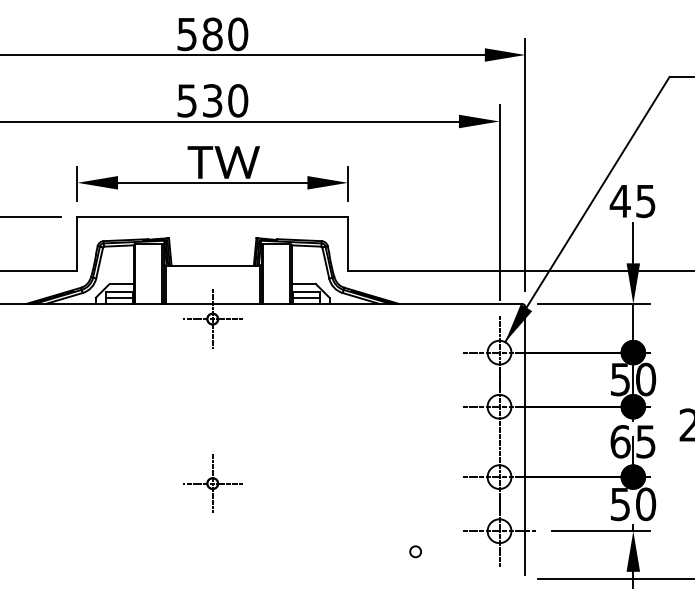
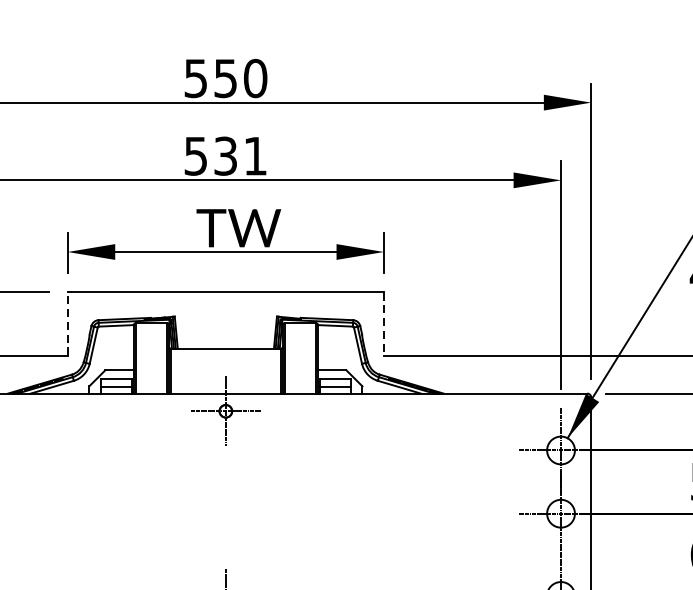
text: (212, 34) -> (225, 78), 580 -> 550
text: (238, 100) -> (255, 155), 530 -> 531
line: (77, 243) -> (67, 322), solid -> dashed
line: (348, 244) -> (384, 324), solid -> dashed

